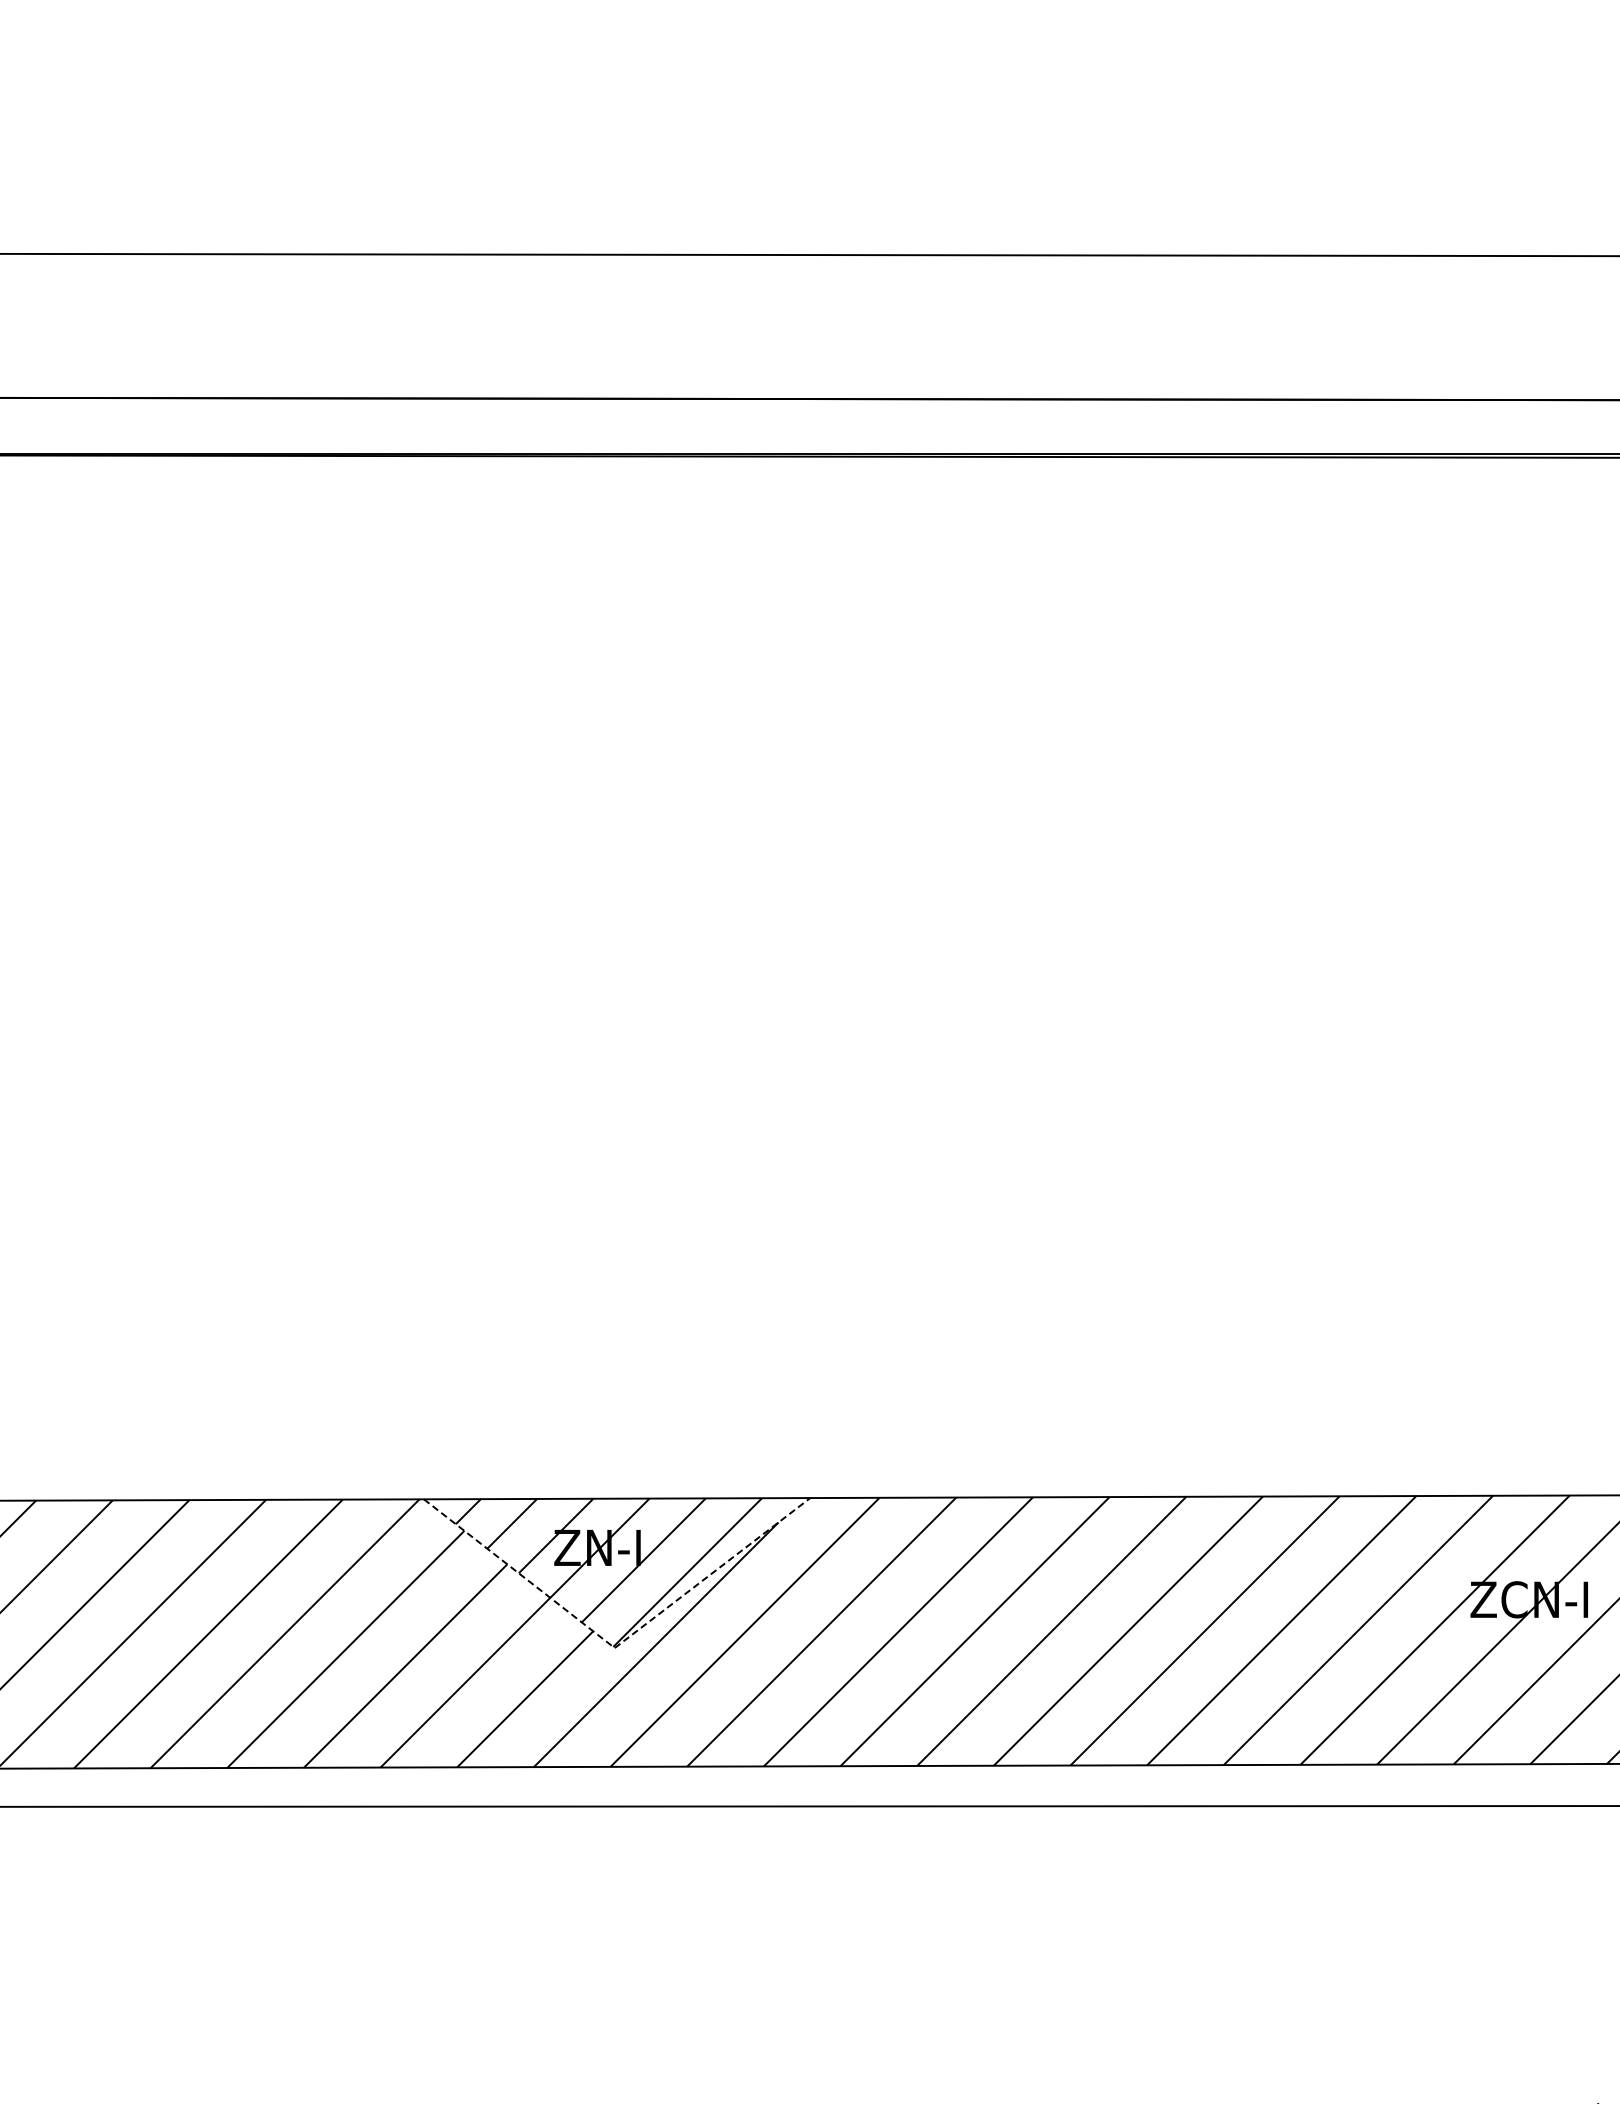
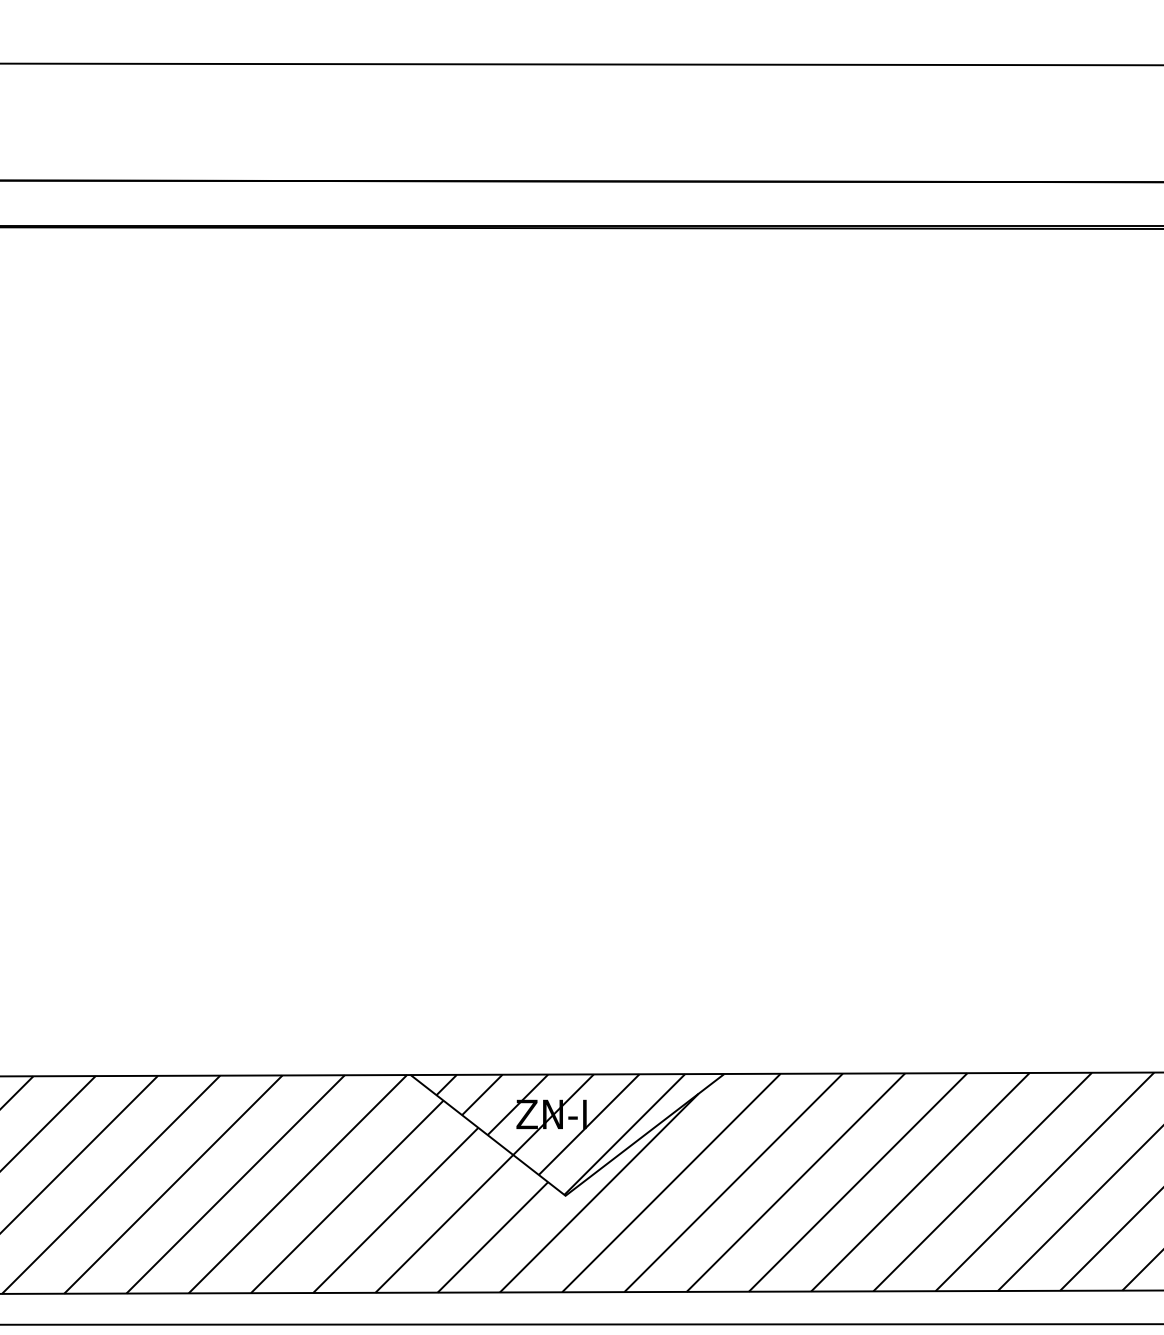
line: (616, 1646) -> (567, 1194), dashed -> solid

